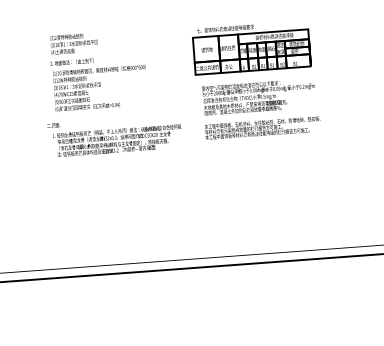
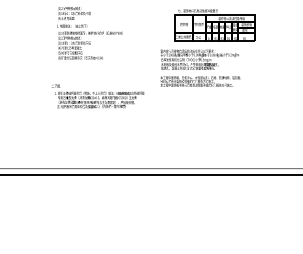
part: (250, 48) -> (214, 25), moved
text: (114, 136) -> (97, 96), moved

